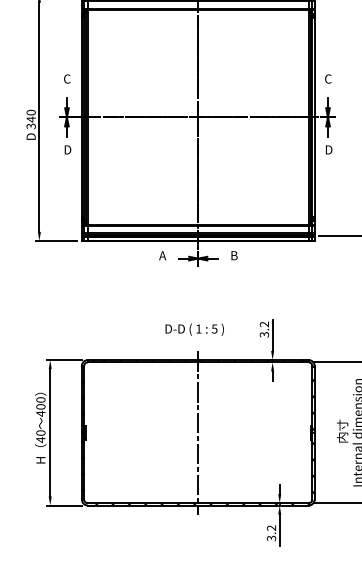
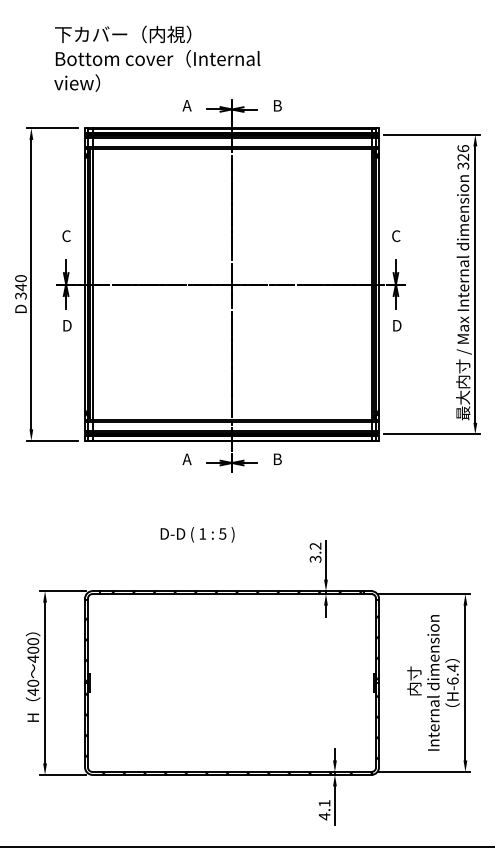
text: (194, 329) -> (197, 534), moved
line: (198, 432) -> (232, 682), removed
text: (271, 533) -> (324, 810), 3.2 -> 4.1

